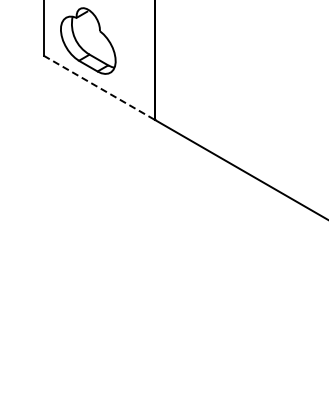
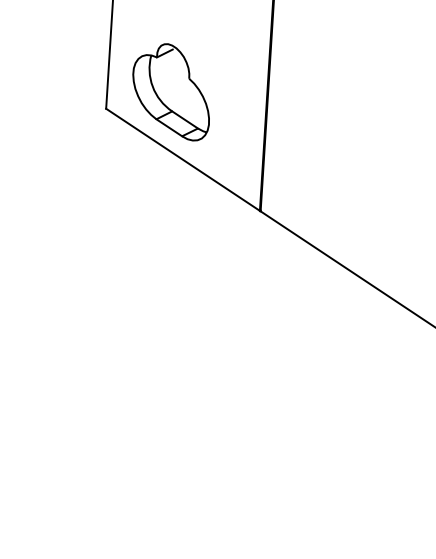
line: (99, 88) -> (183, 160), dashed -> solid

